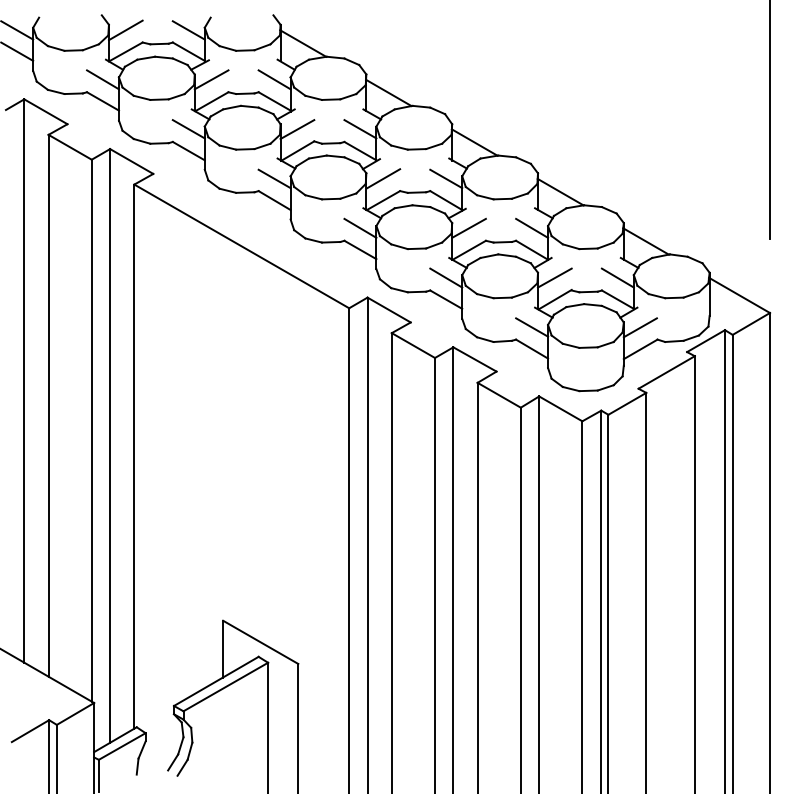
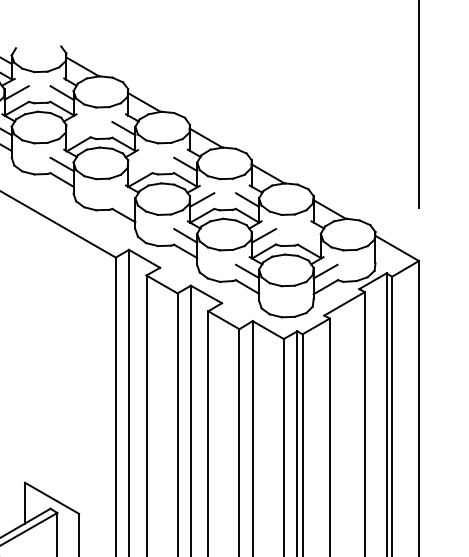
line: (297, 129) -> (78, 128), removed
line: (383, 178) -> (140, 164), removed
line: (360, 227) -> (123, 199), removed
line: (617, 277) -> (309, 235), removed

